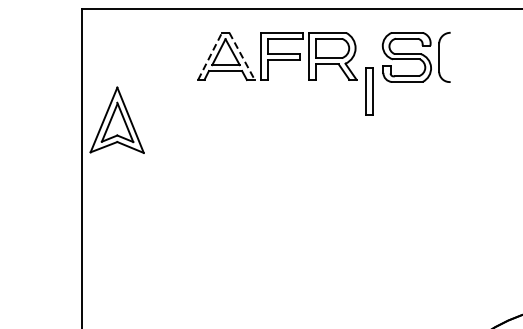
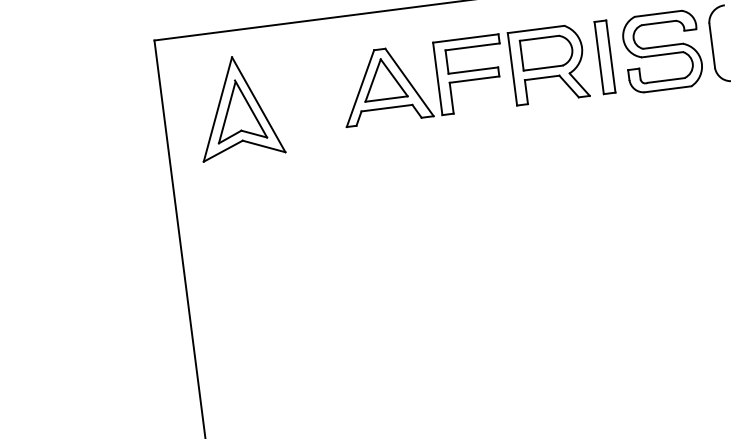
line: (210, 55) -> (360, 87), dashed -> solid
line: (242, 56) -> (410, 82), dashed -> solid
part: (369, 91) -> (604, 57), moved
part: (116, 119) -> (236, 106), moved

